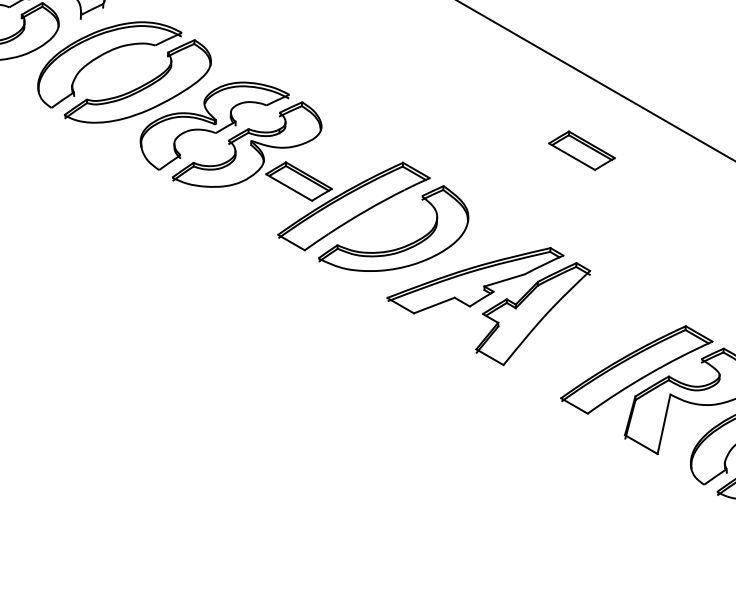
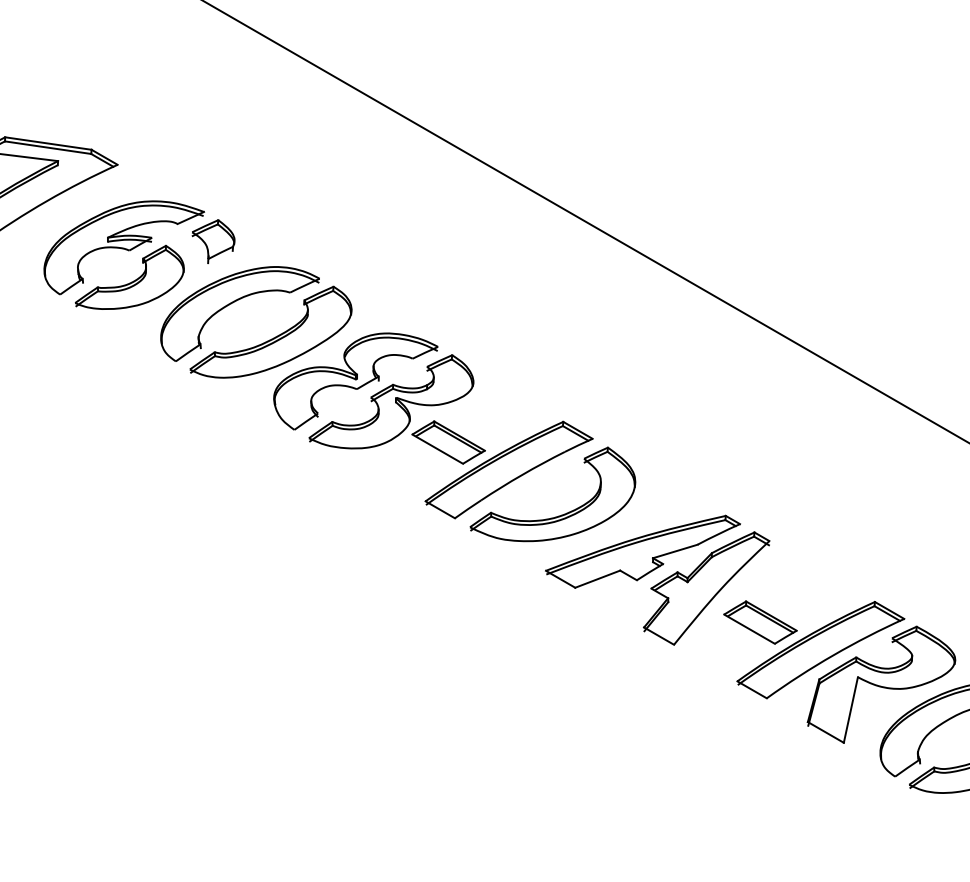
part: (582, 150) -> (760, 622), moved

